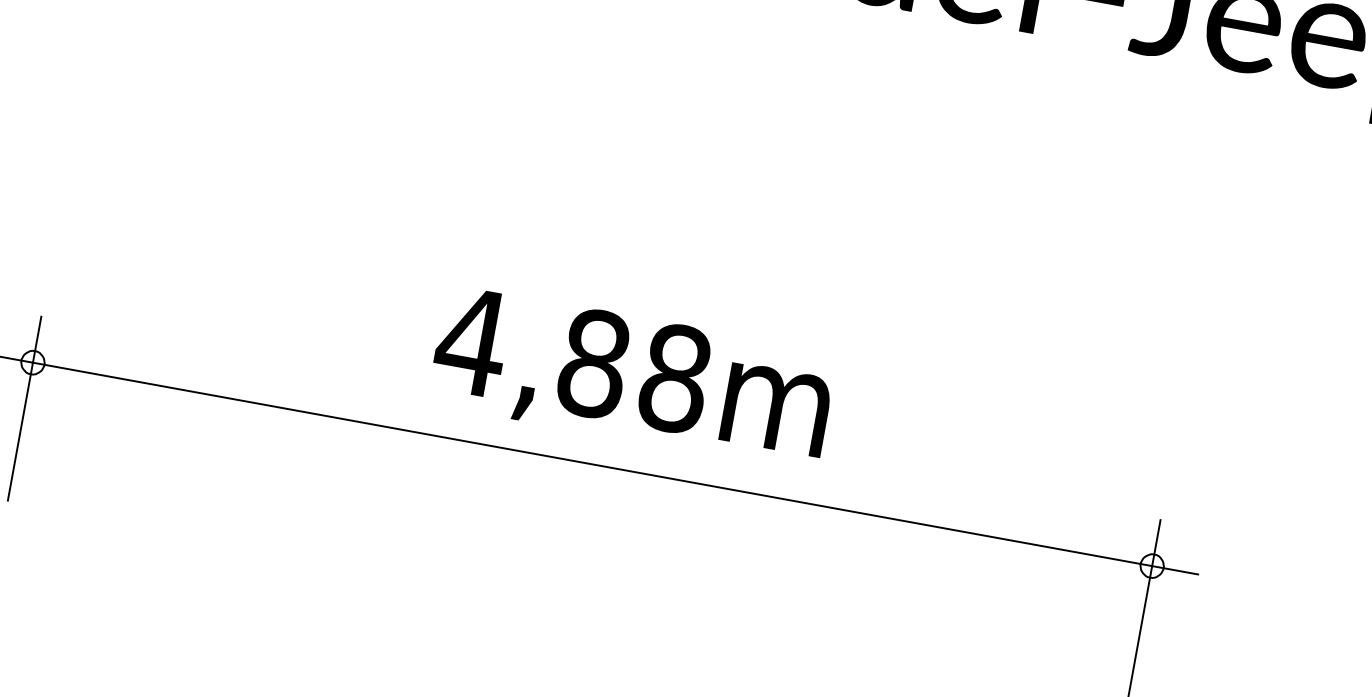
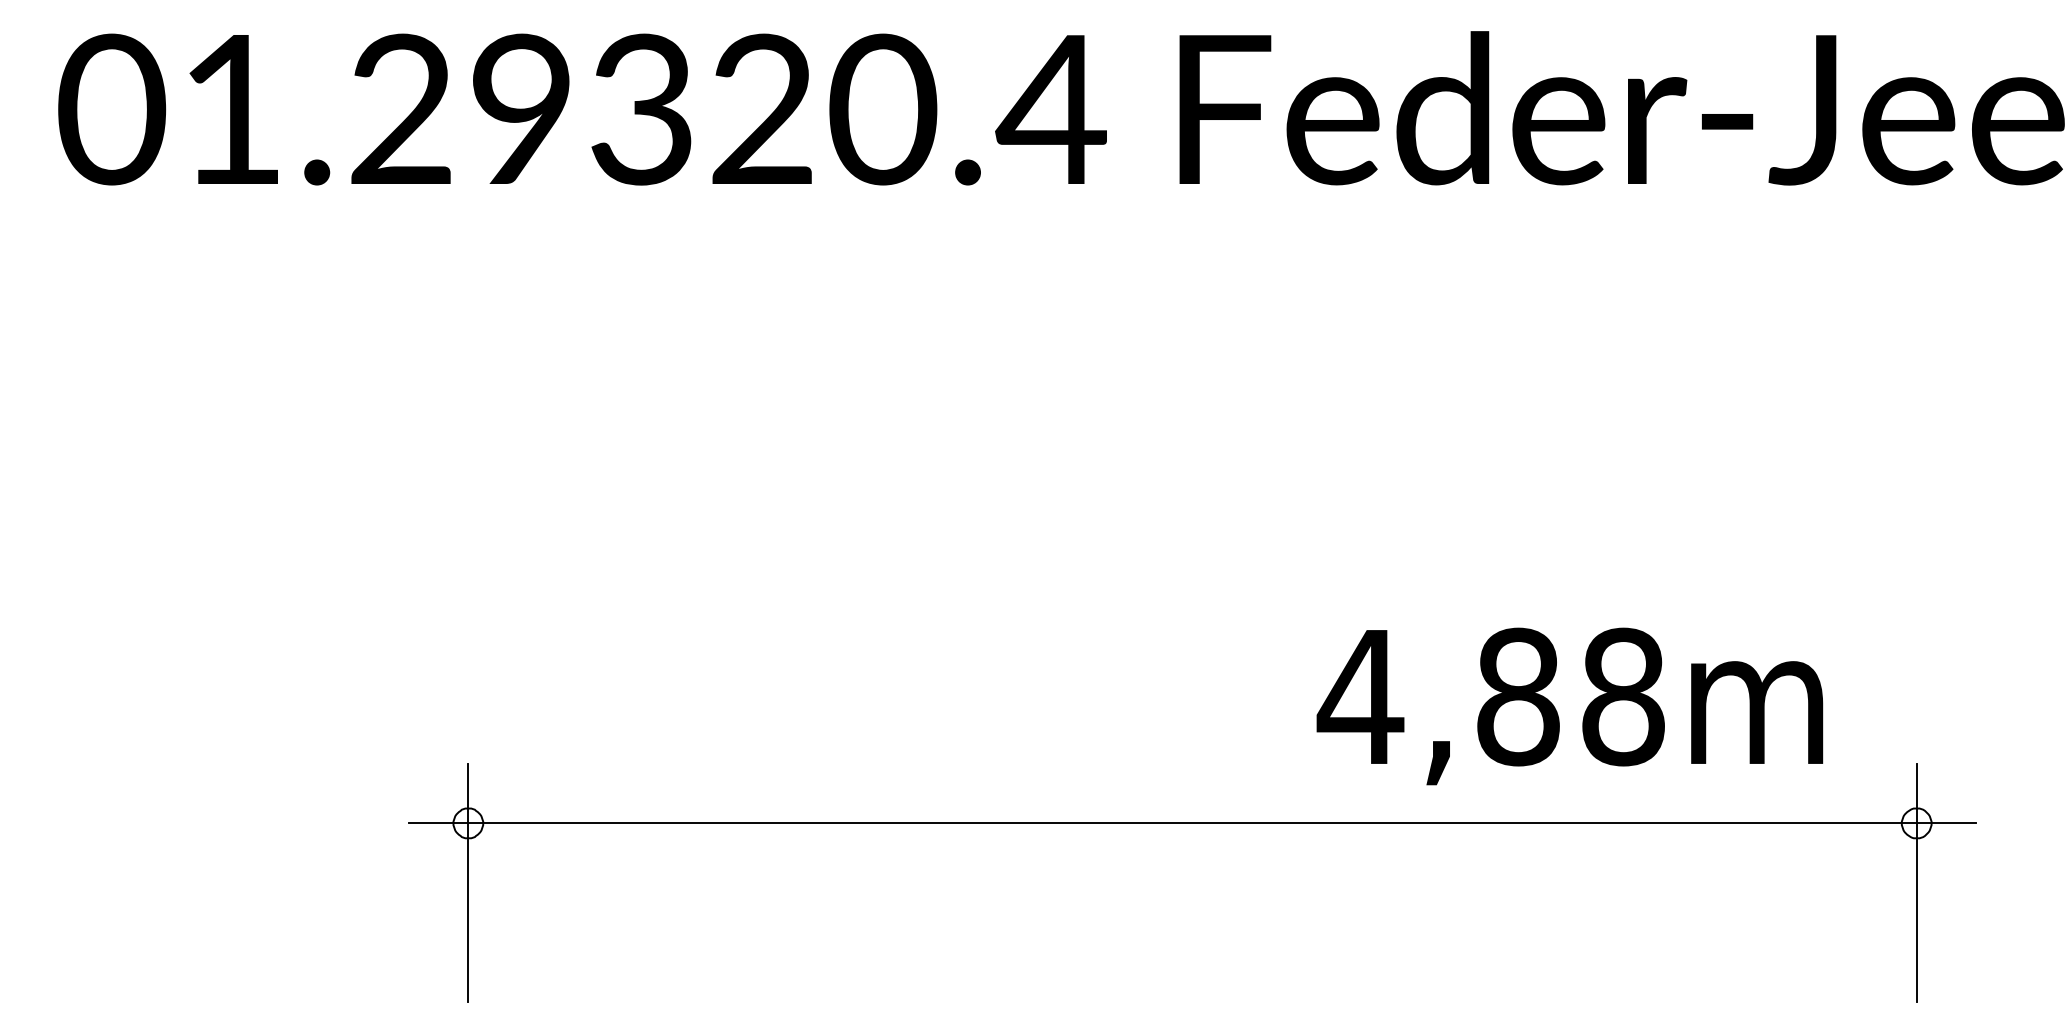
text: (632, 378) -> (1569, 706), moved

